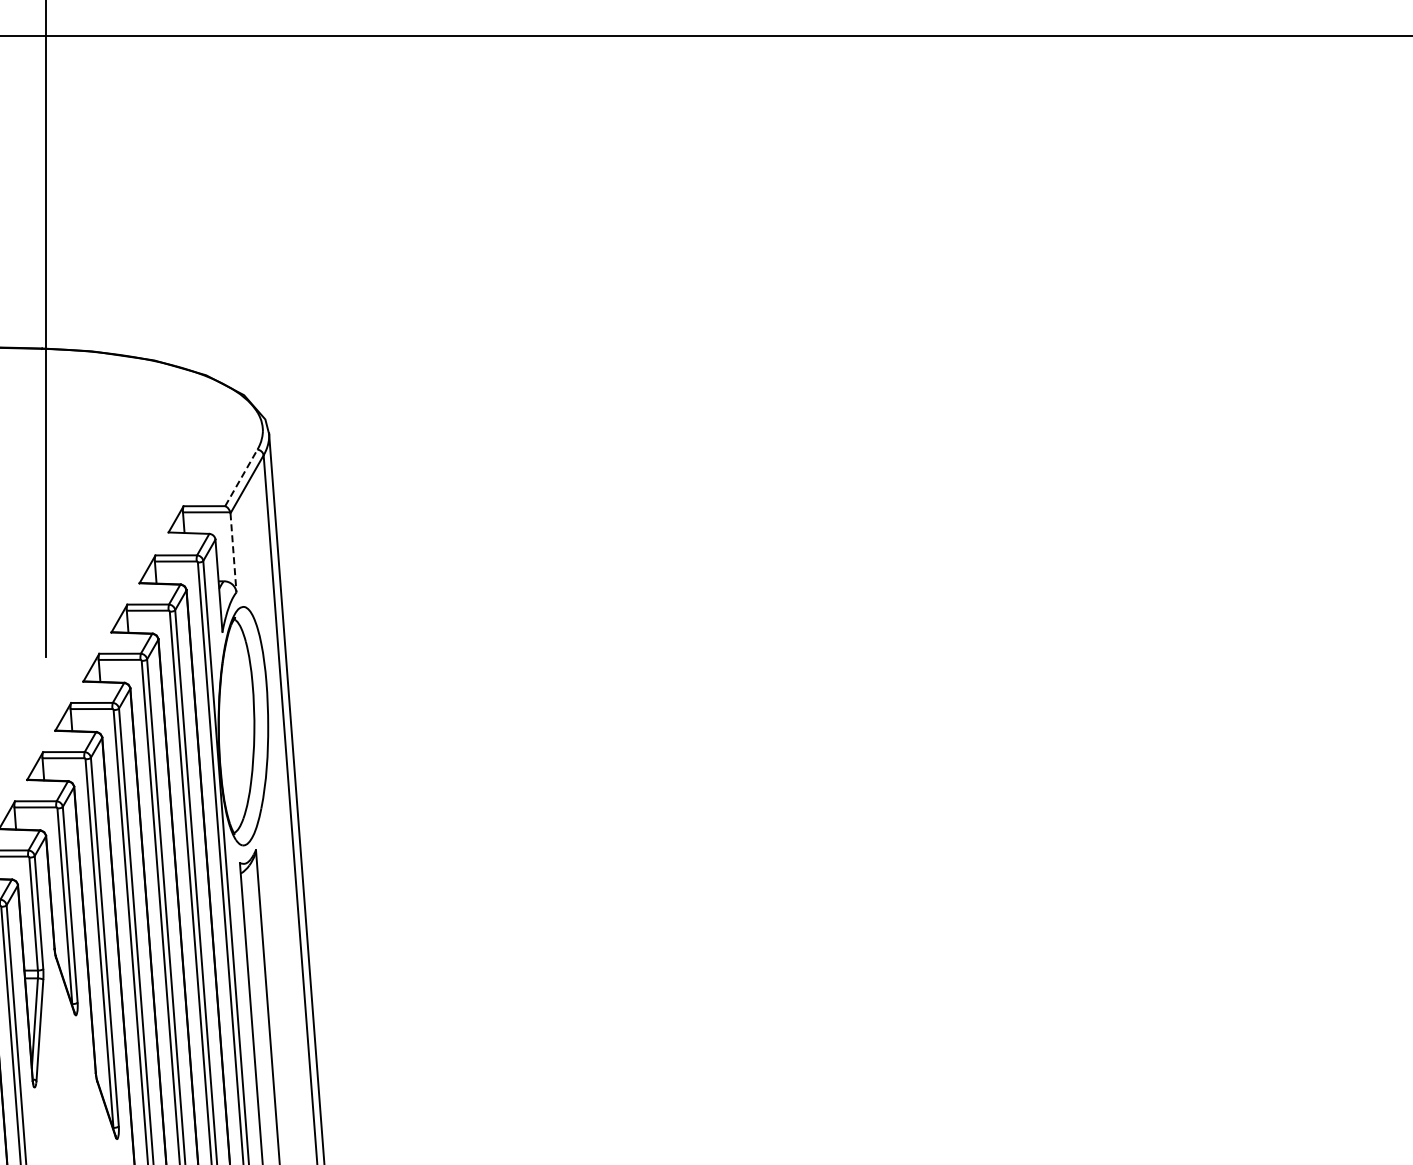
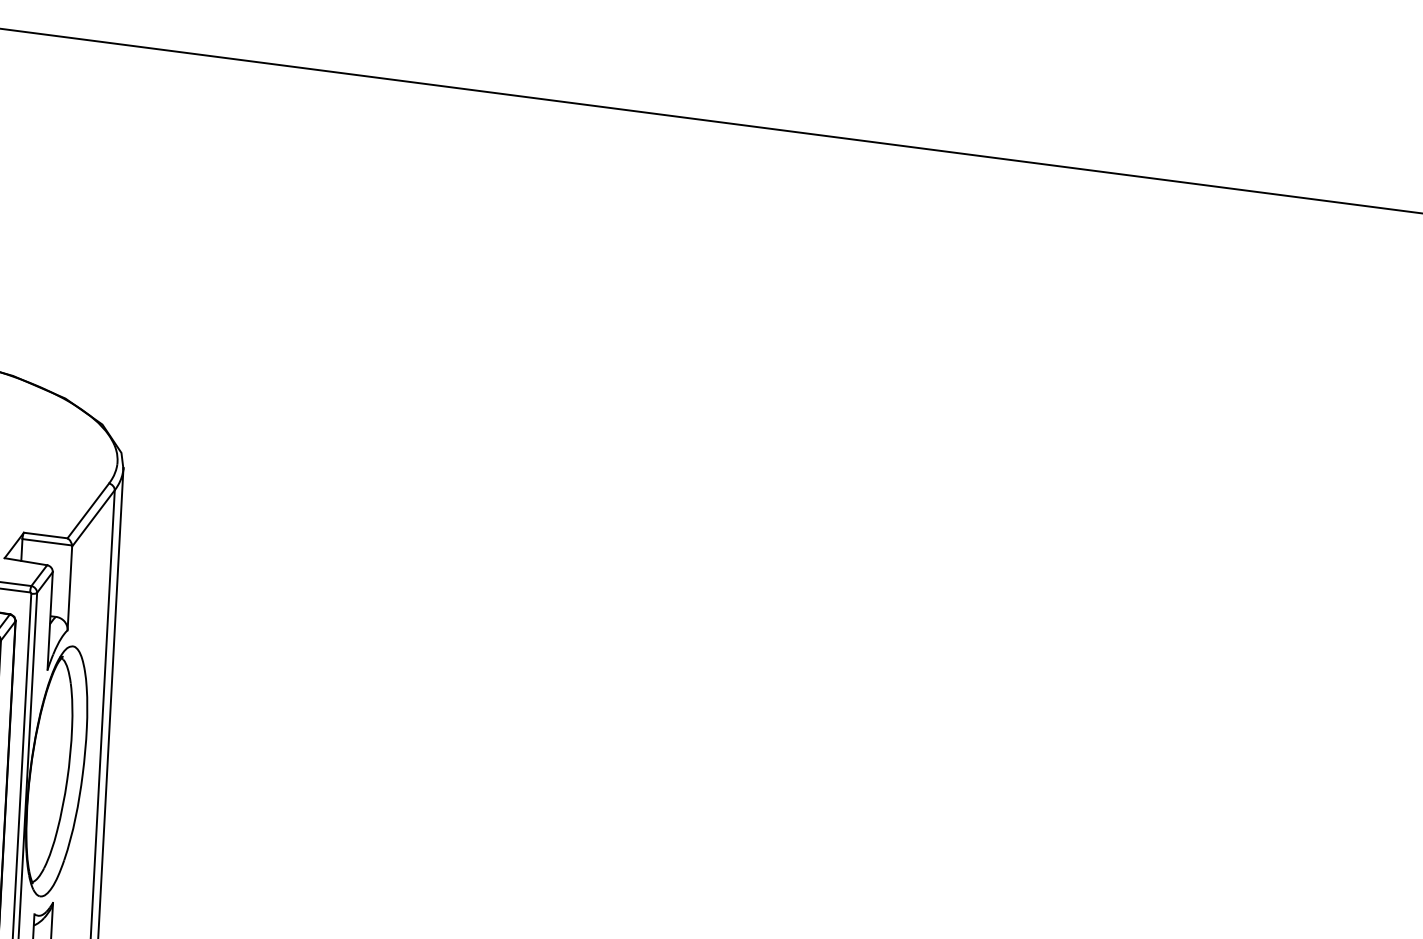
line: (241, 477) -> (88, 510), dashed -> solid
line: (233, 552) -> (69, 588), dashed -> solid

